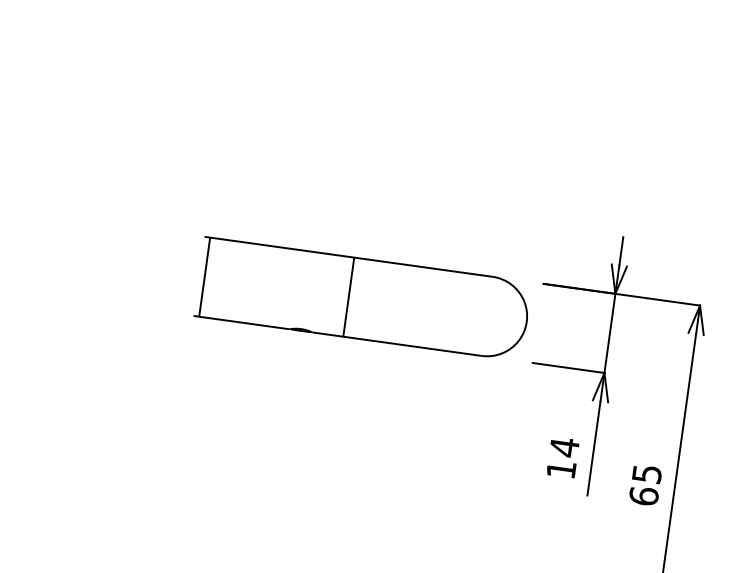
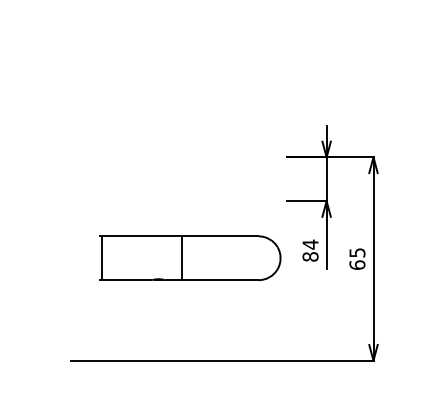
part: (364, 297) -> (190, 257), moved
text: (561, 468) -> (310, 256), 14 -> 84

